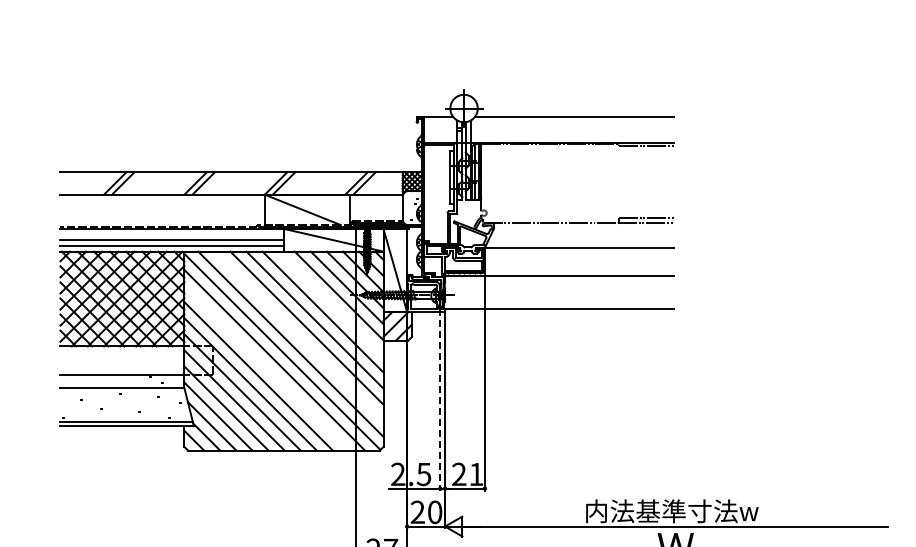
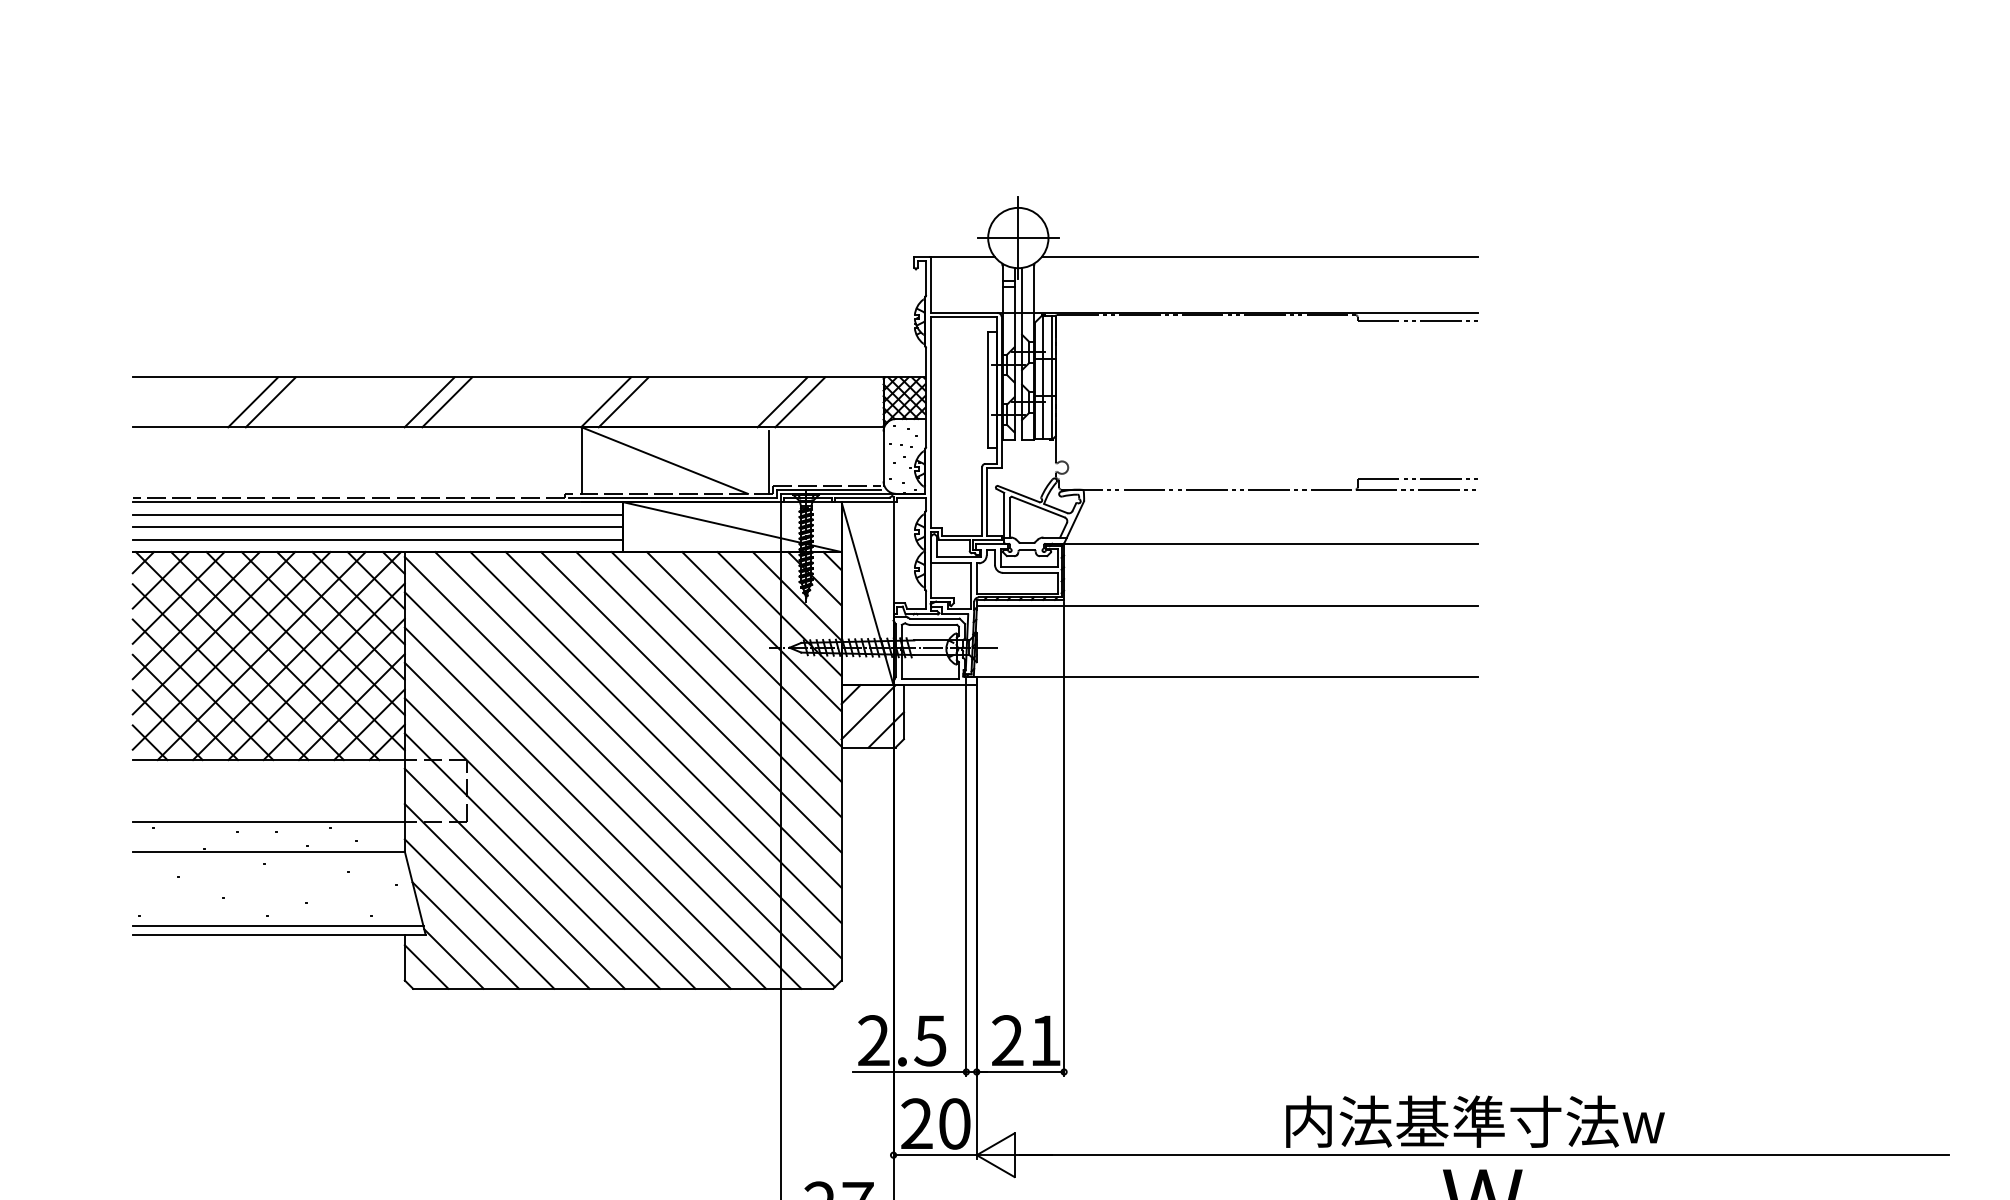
line: (171, 234) -> (376, 514), added
line: (330, 303) -> (725, 665), added
line: (298, 335) -> (655, 736), added
line: (266, 368) -> (584, 808), added
line: (440, 399) -> (966, 876), dashed -> solid

